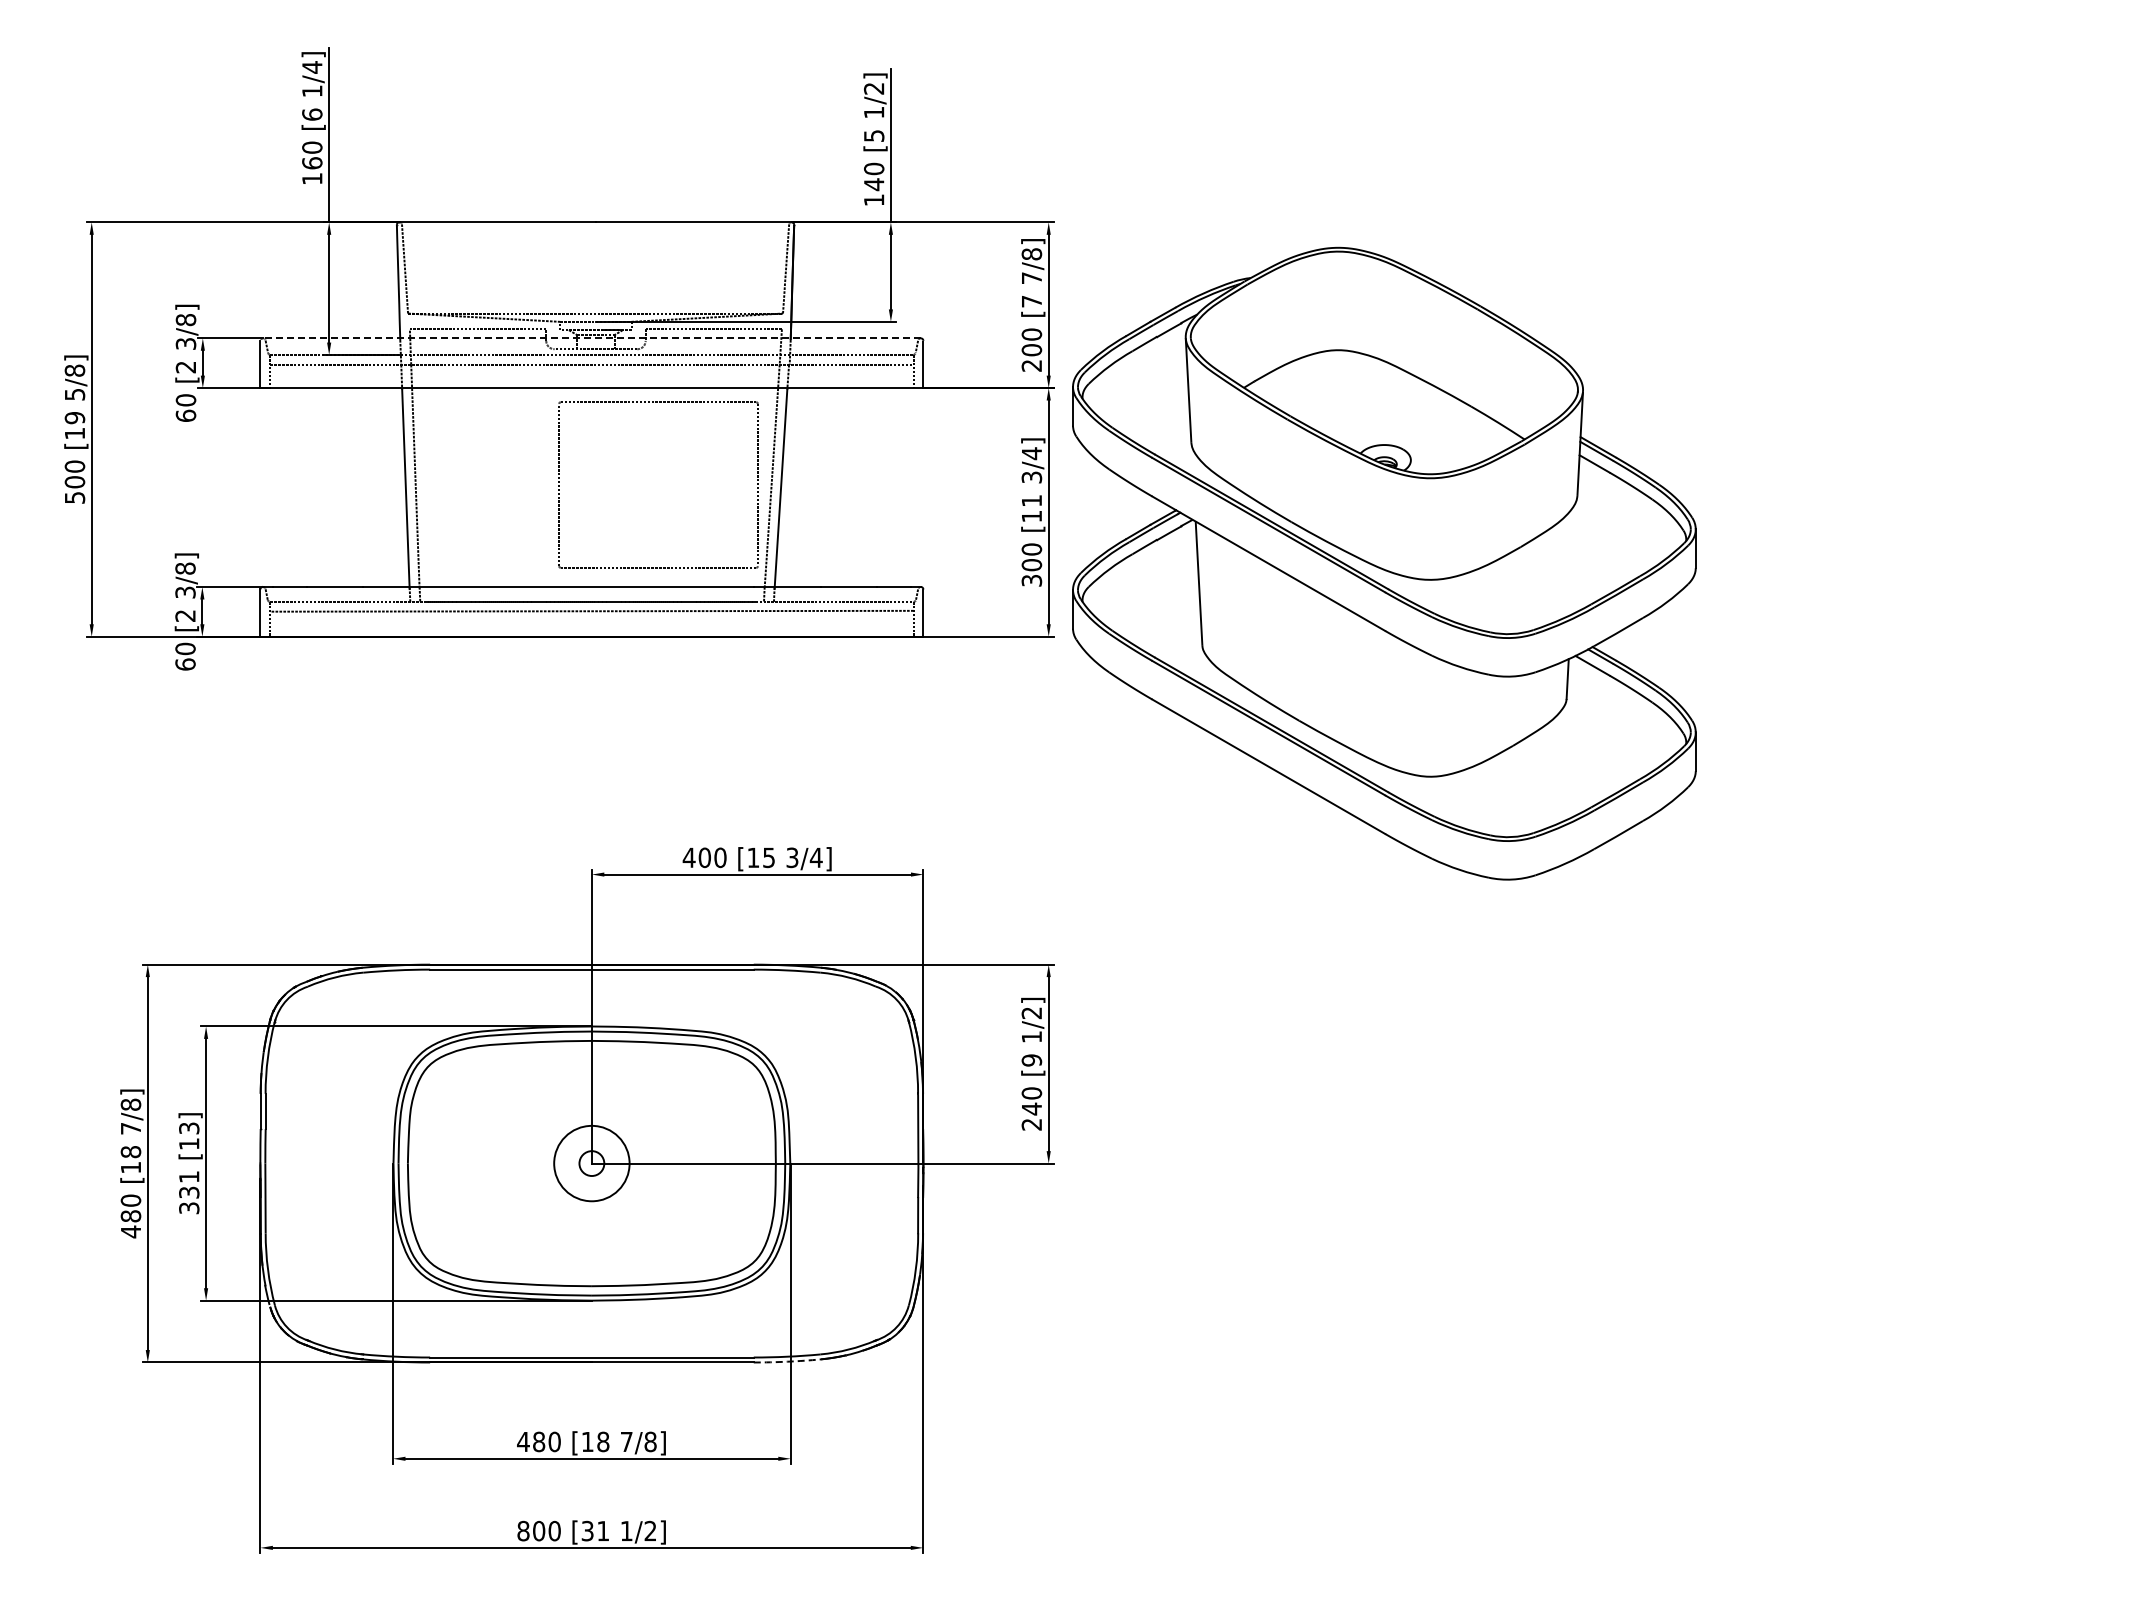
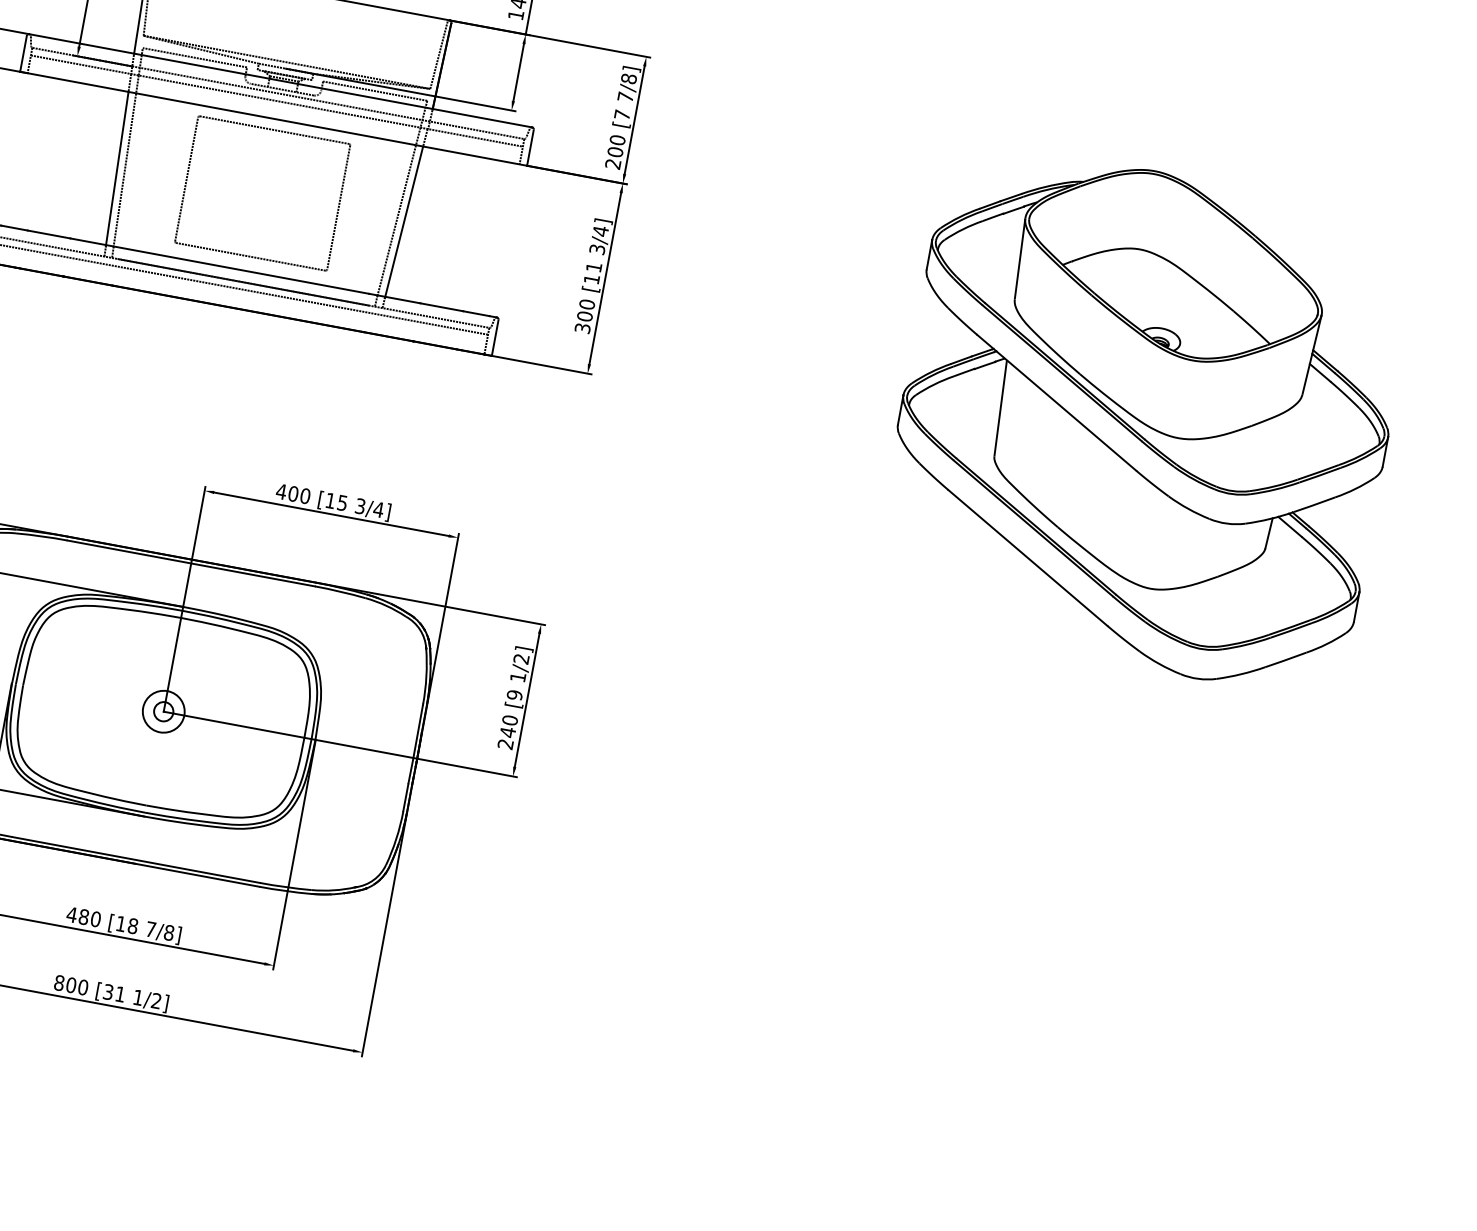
line: (591, 338) -> (280, 80), dashed -> solid
part: (657, 402) -> (273, 130), moved
part: (1384, 563) -> (1145, 419), moved
circle: (591, 1163) -> (163, 711), size x0.71
arc: (787, 1361) -> (285, 890), dashed -> solid

